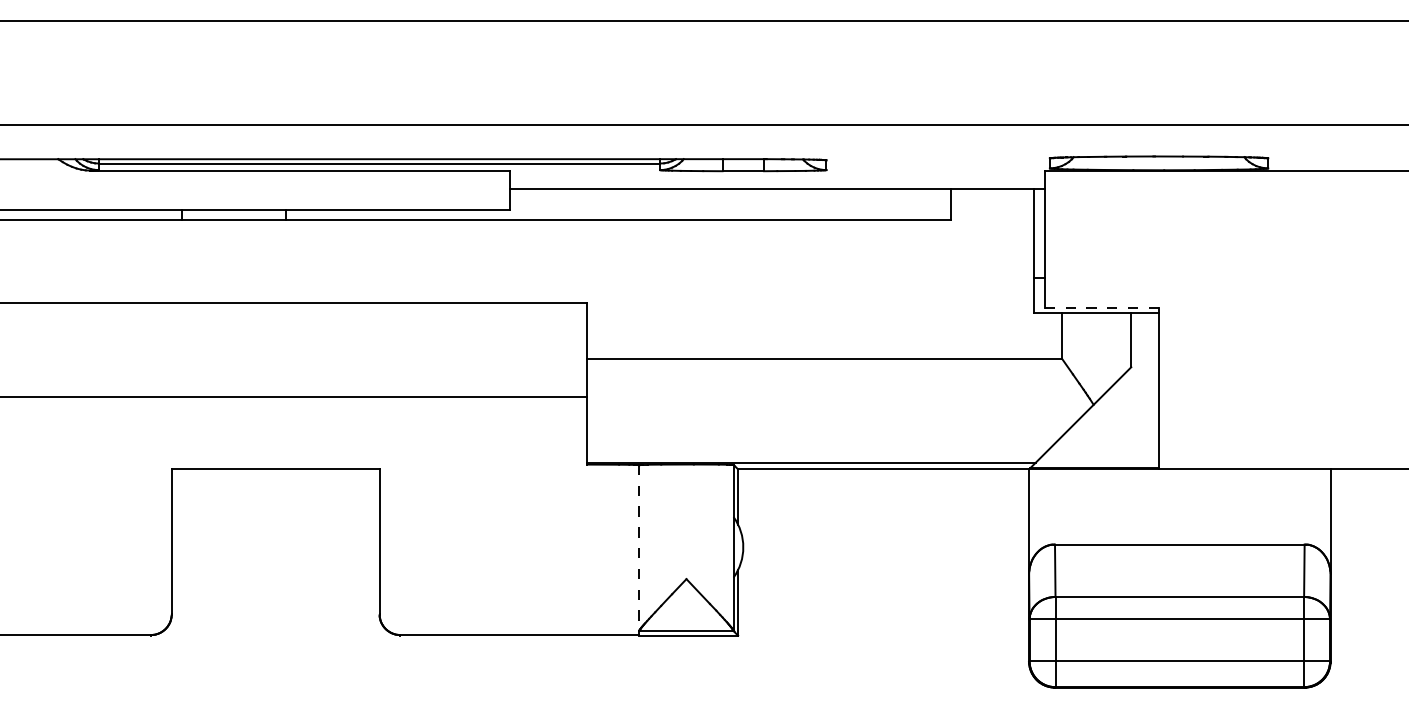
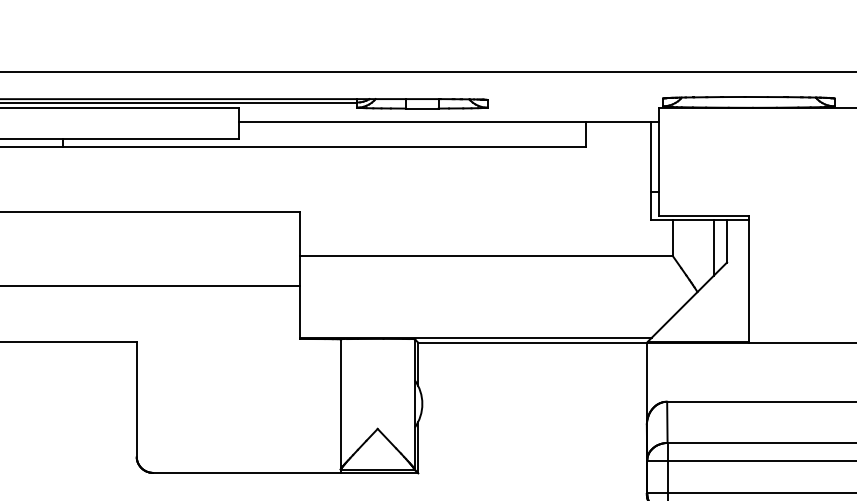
line: (1101, 308) -> (703, 216), dashed -> solid
line: (1114, 348) -> (713, 247), added
line: (639, 550) -> (340, 406), dashed -> solid

